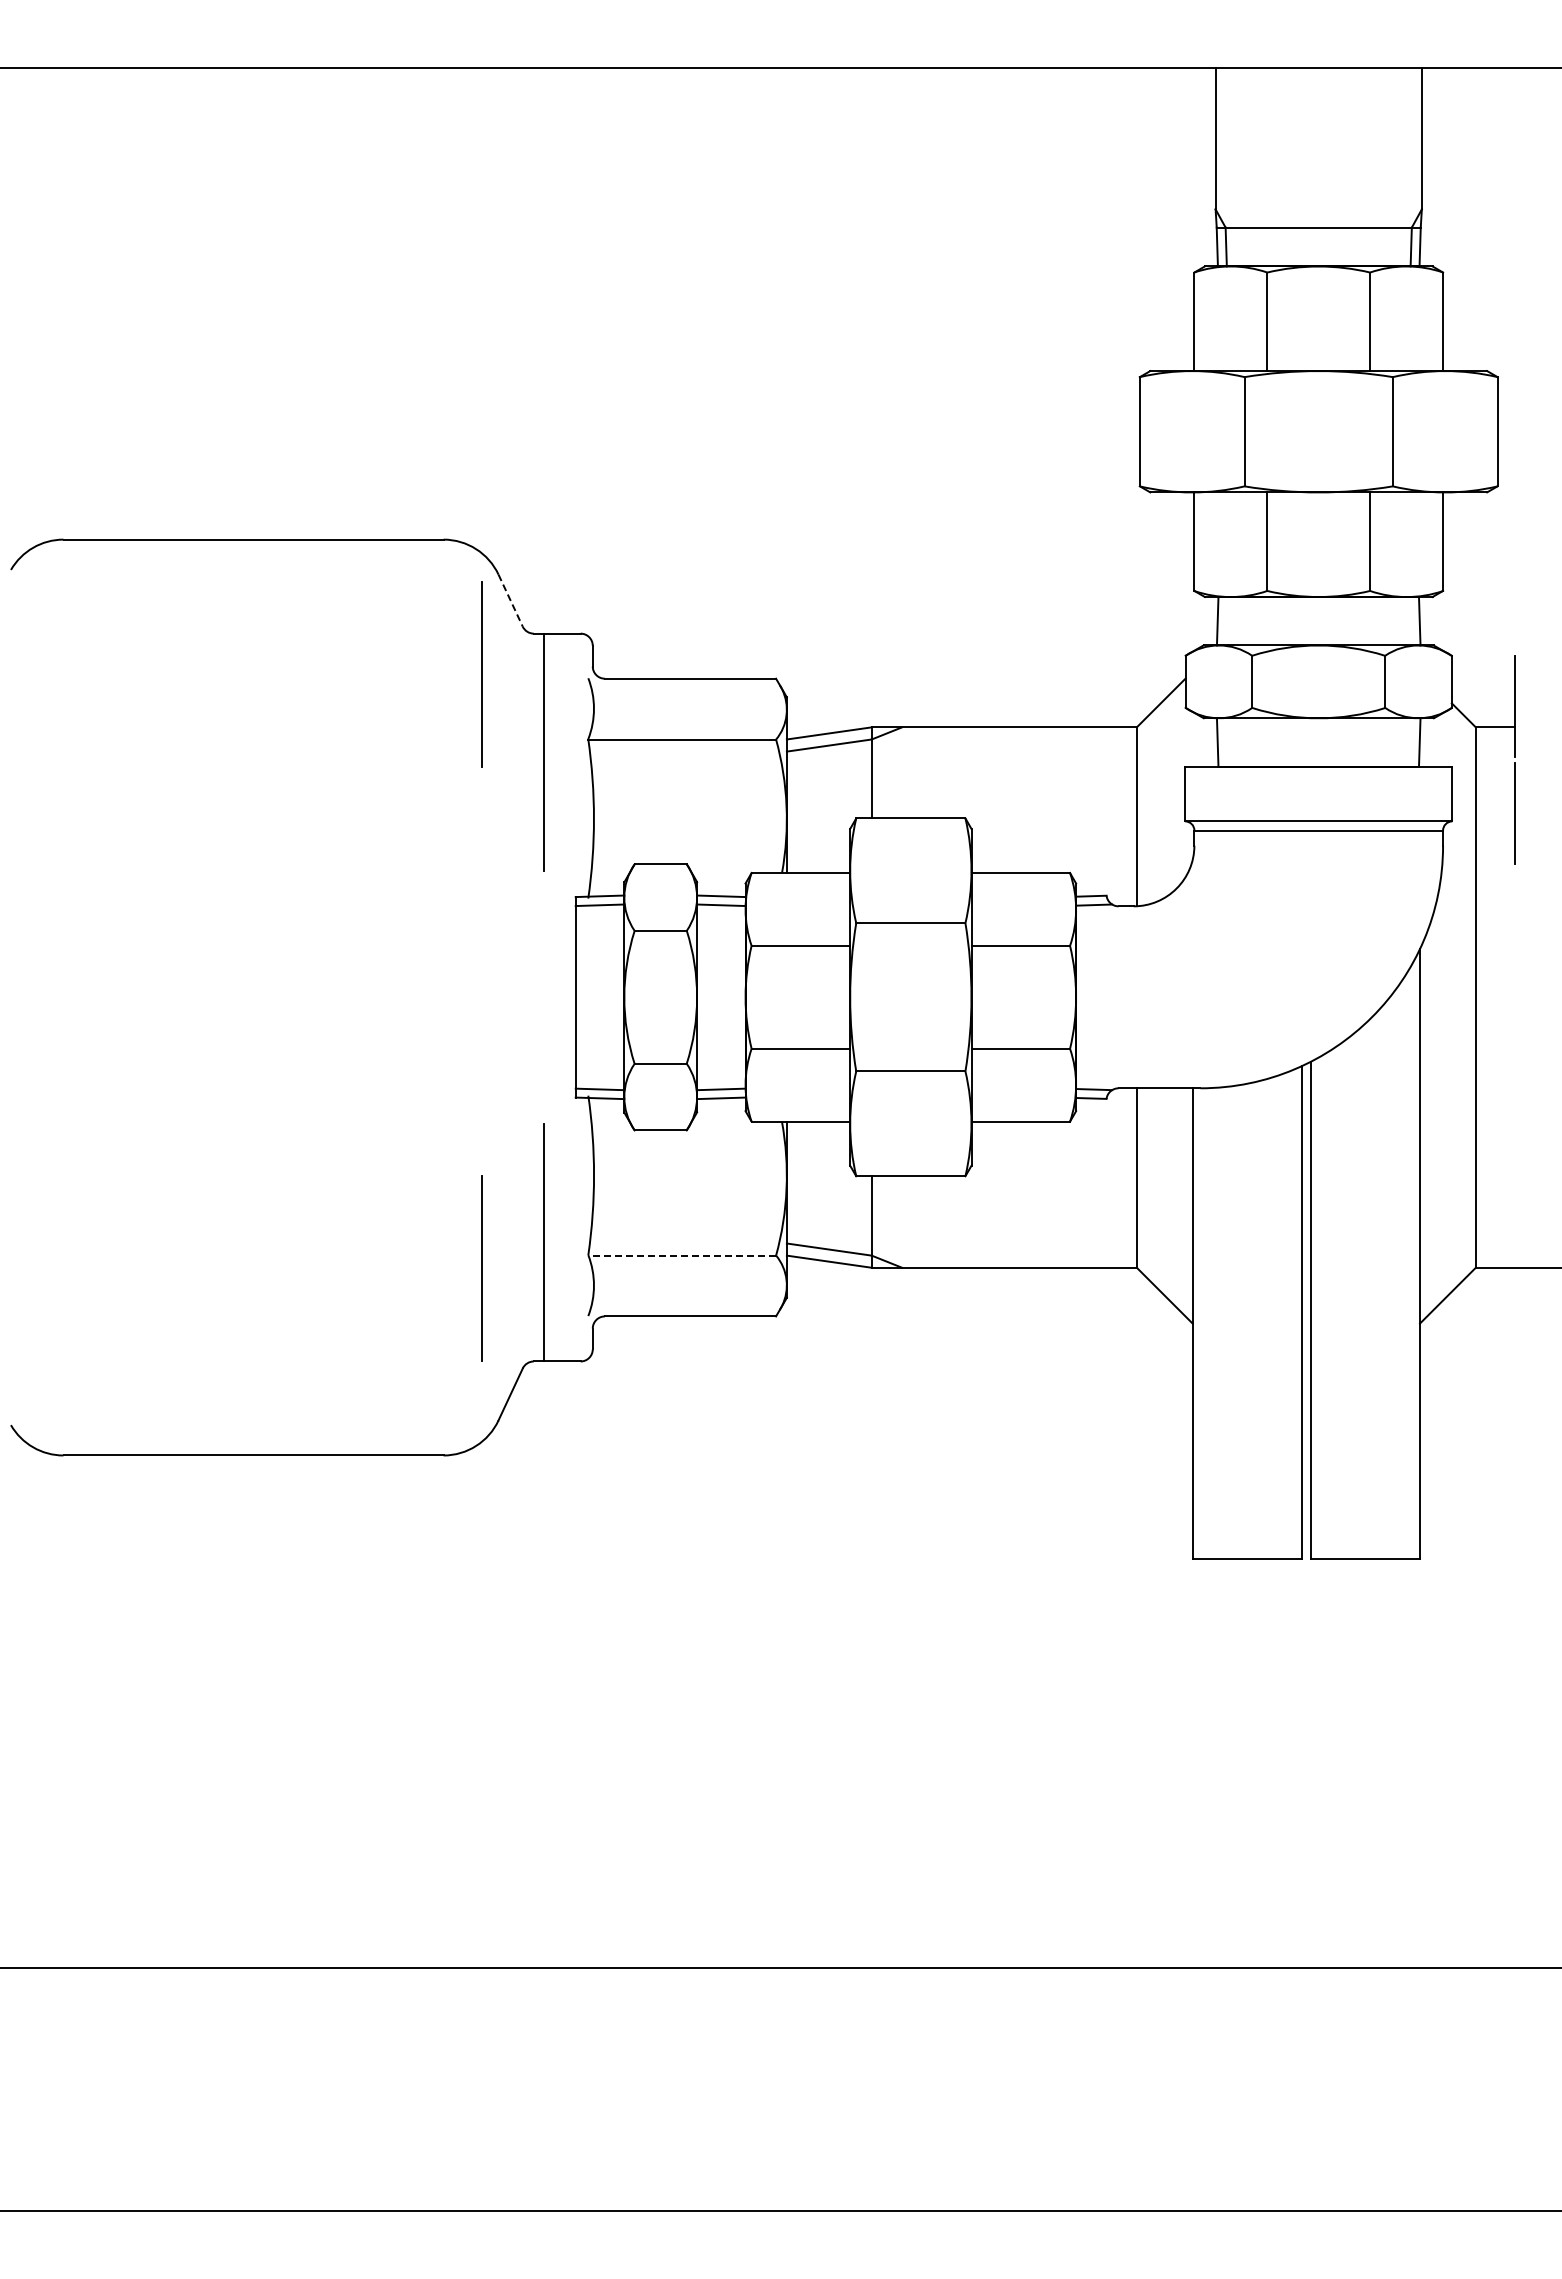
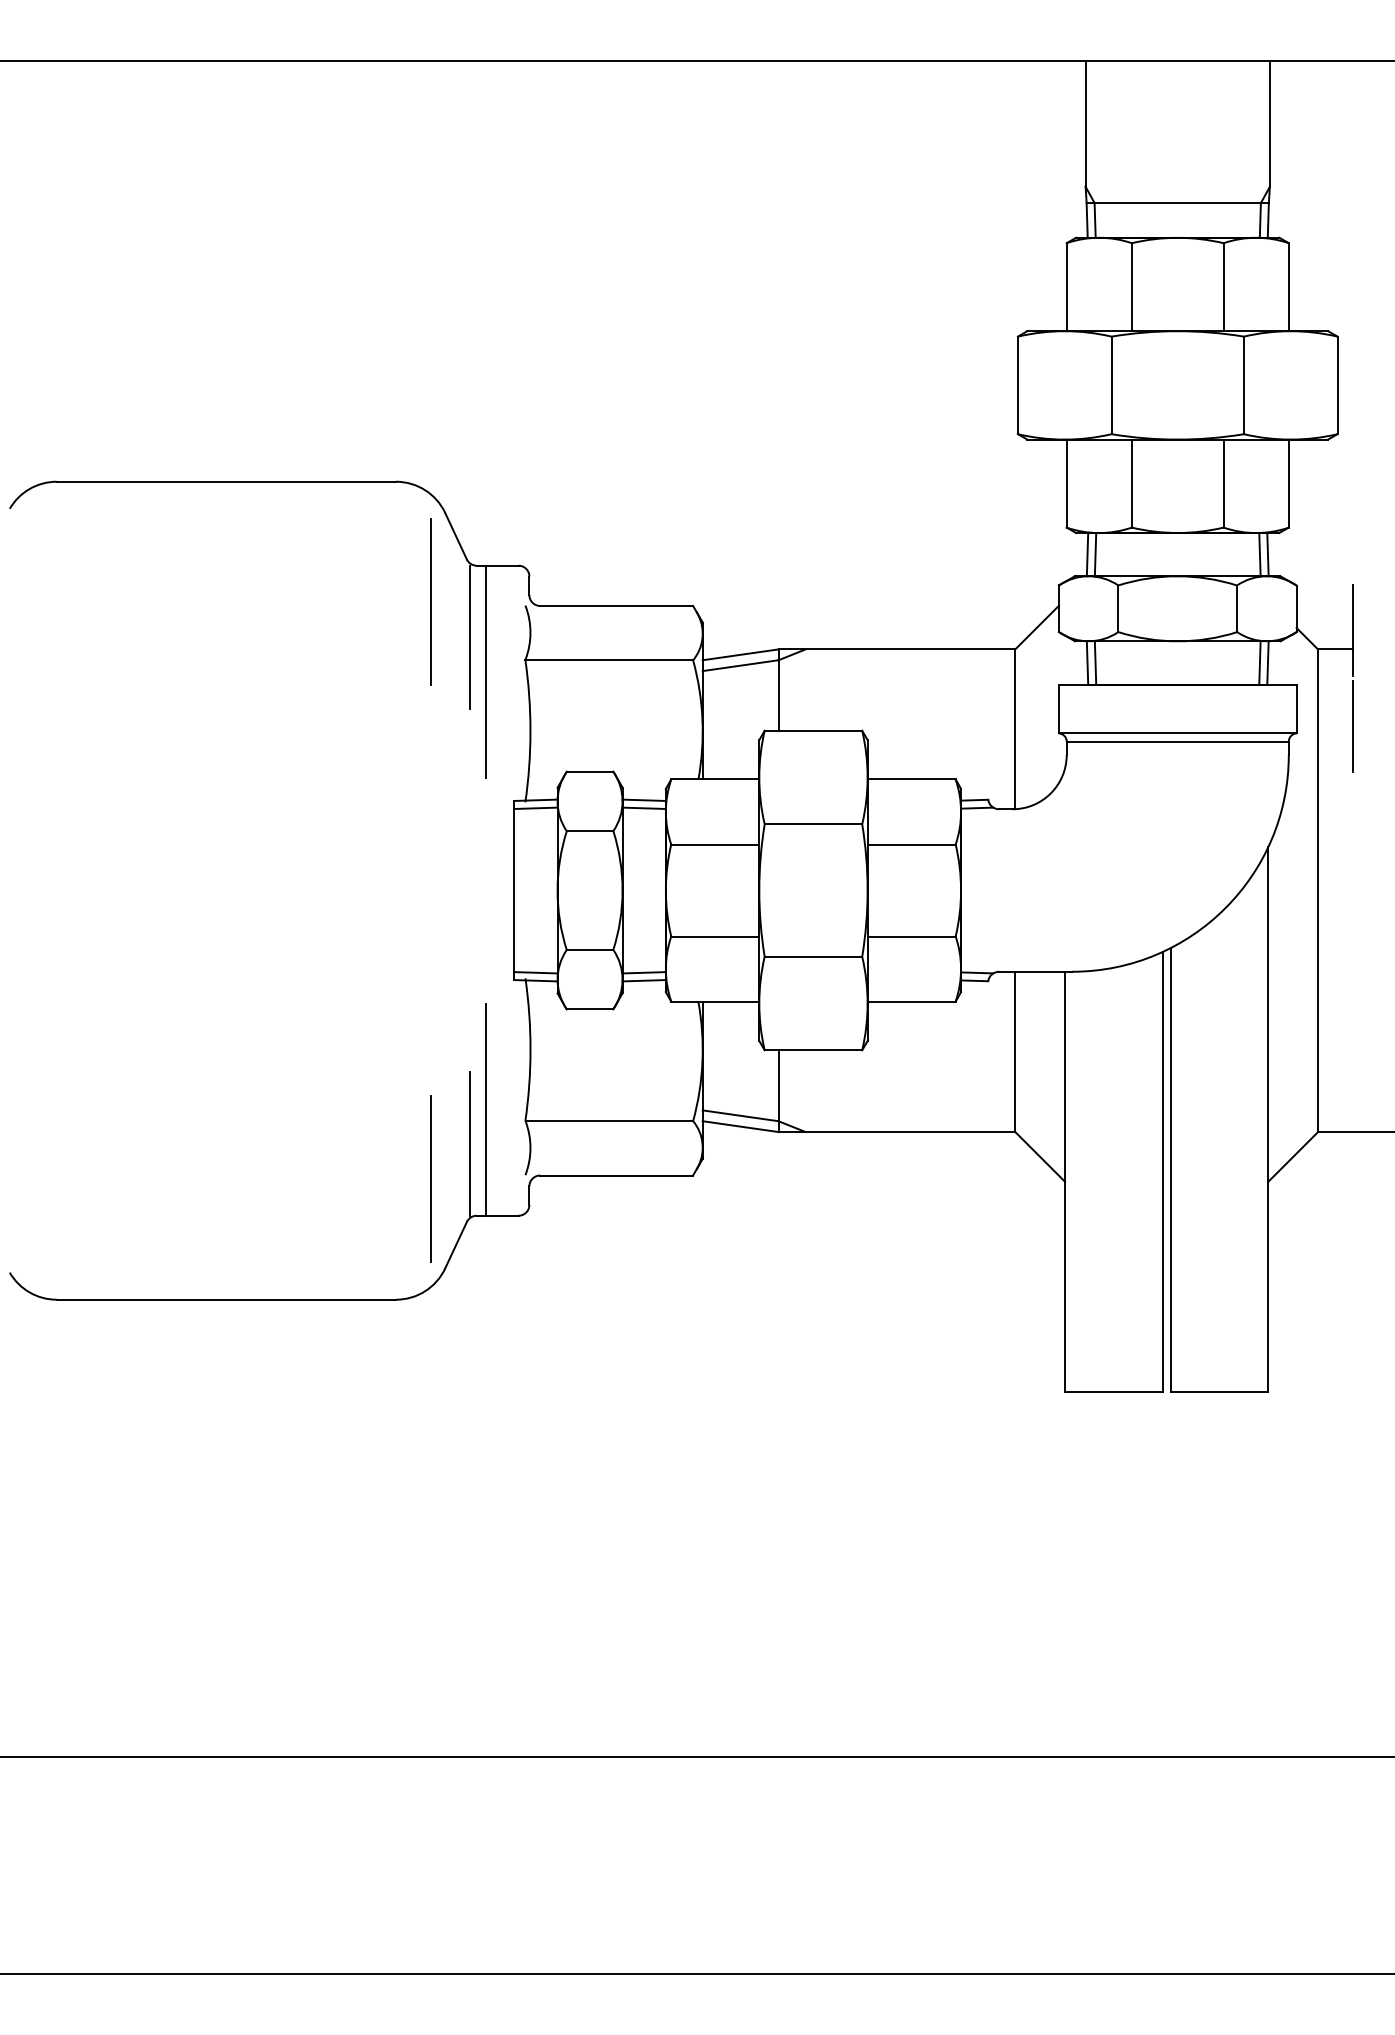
line: (510, 600) -> (455, 536), dashed -> solid
line: (1226, 621) -> (1095, 554), added
line: (1410, 621) -> (1259, 554), added
line: (526, 713) -> (470, 637), added
line: (1226, 742) -> (1095, 662), added
line: (1410, 742) -> (1259, 662), added
line: (682, 1255) -> (609, 1121), dashed -> solid
line: (481, 1268) -> (430, 1179), moved
line: (526, 1280) -> (470, 1143), added

